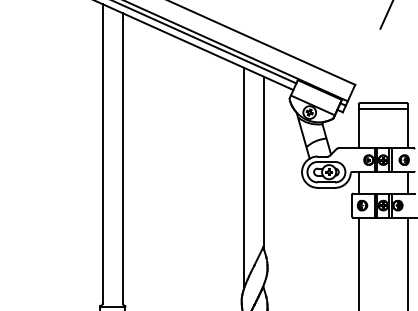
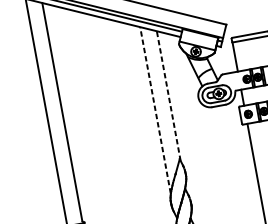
line: (264, 162) -> (168, 95), solid -> dashed
line: (243, 178) -> (155, 110), solid -> dashed

